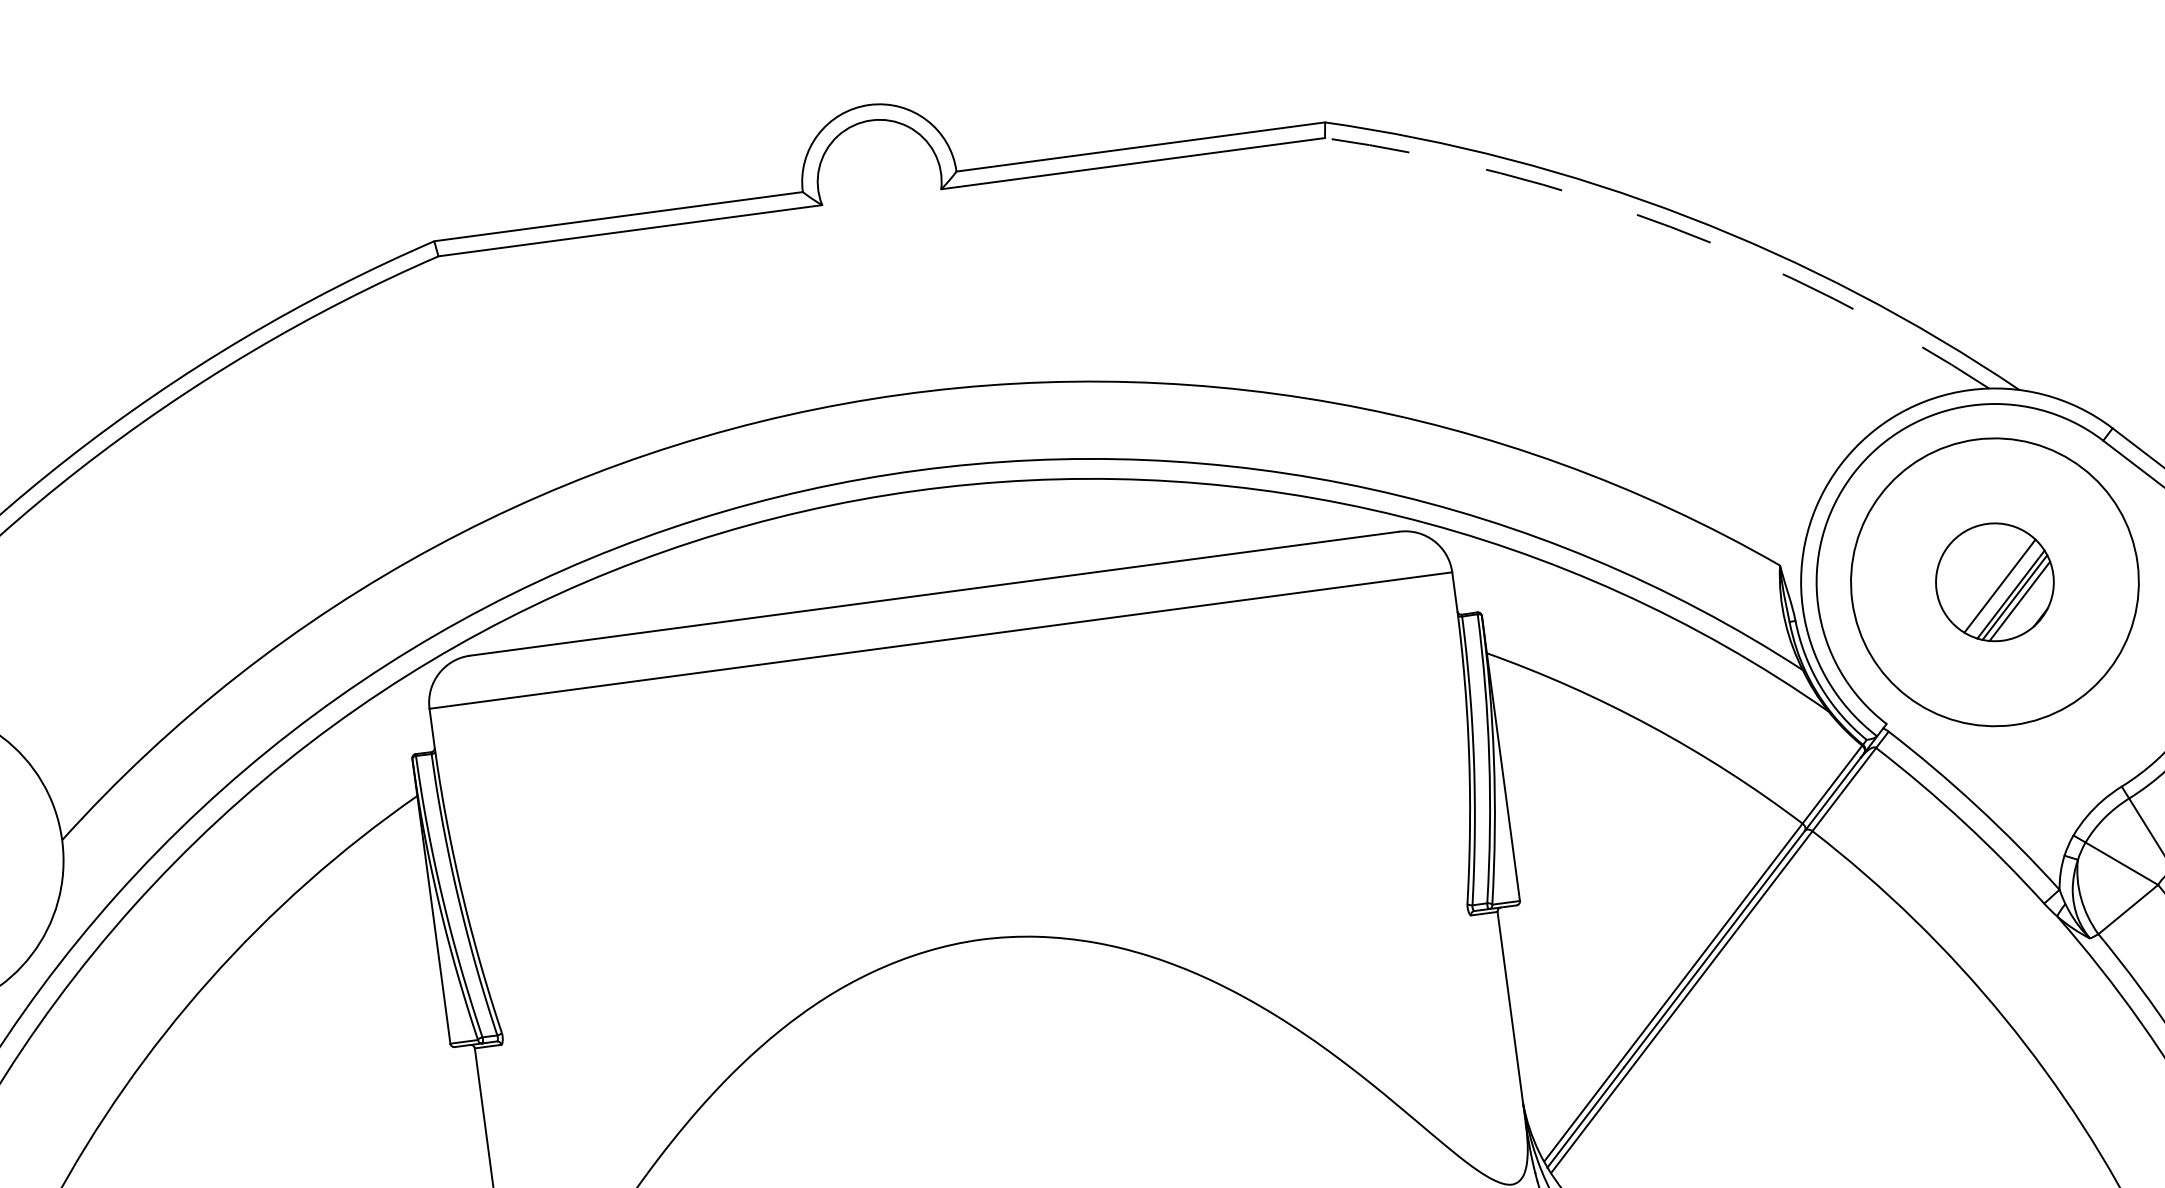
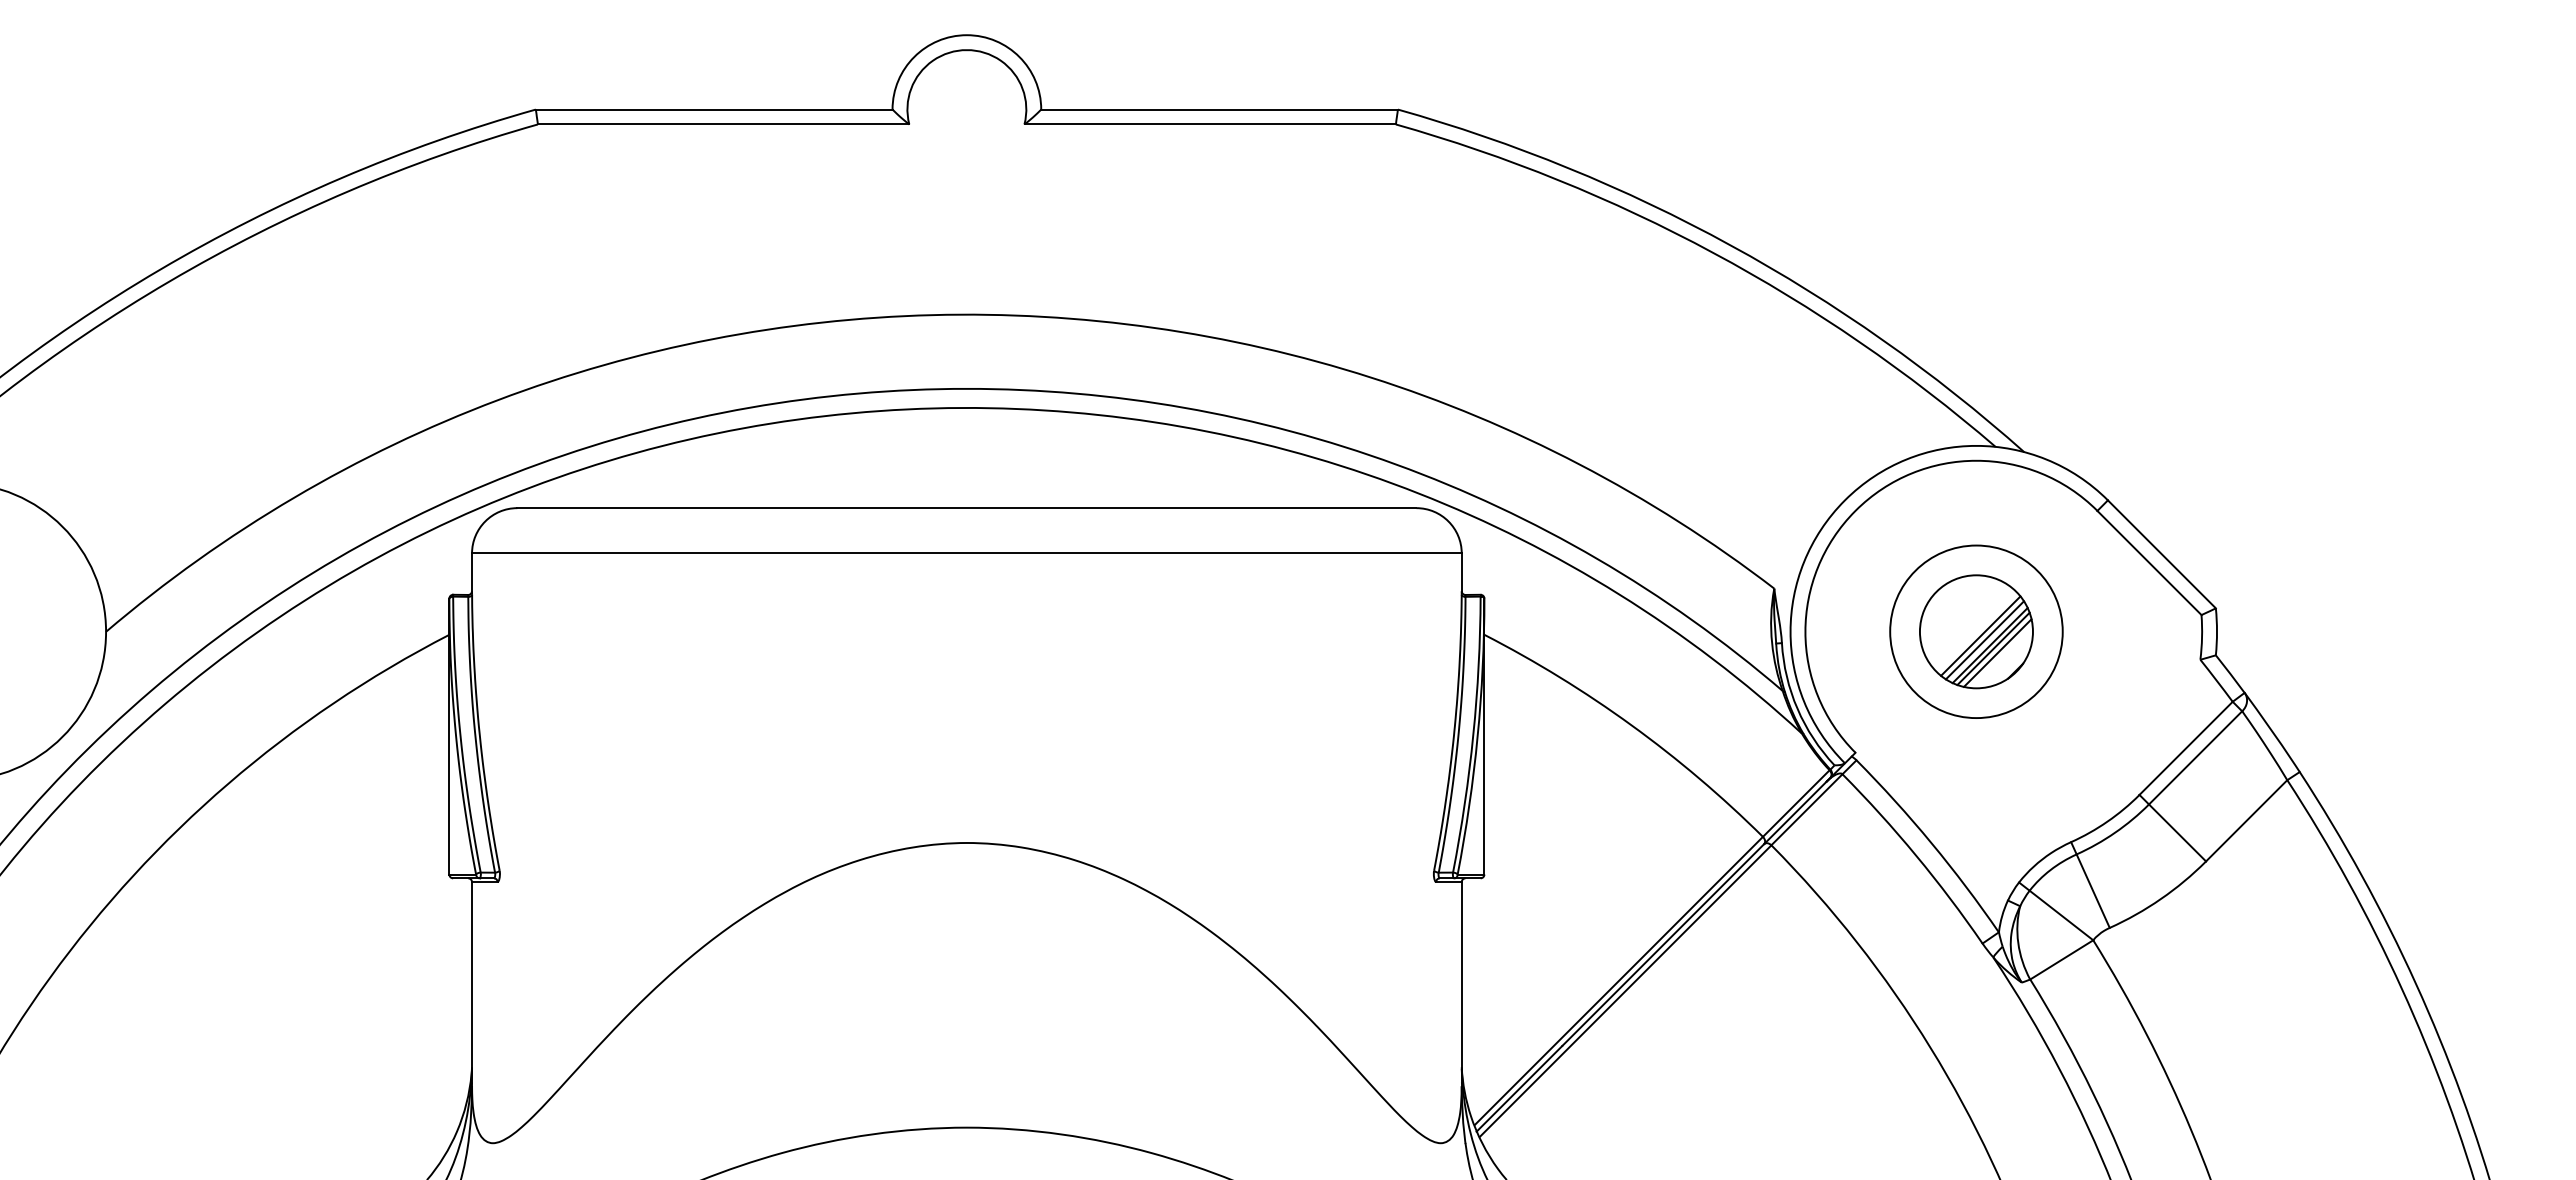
arc: (1670, 226) -> (1713, 252), dashed -> solid
circle: (1994, 581) -> (1976, 631), size x0.62
line: (2004, 590) -> (1984, 640), added

